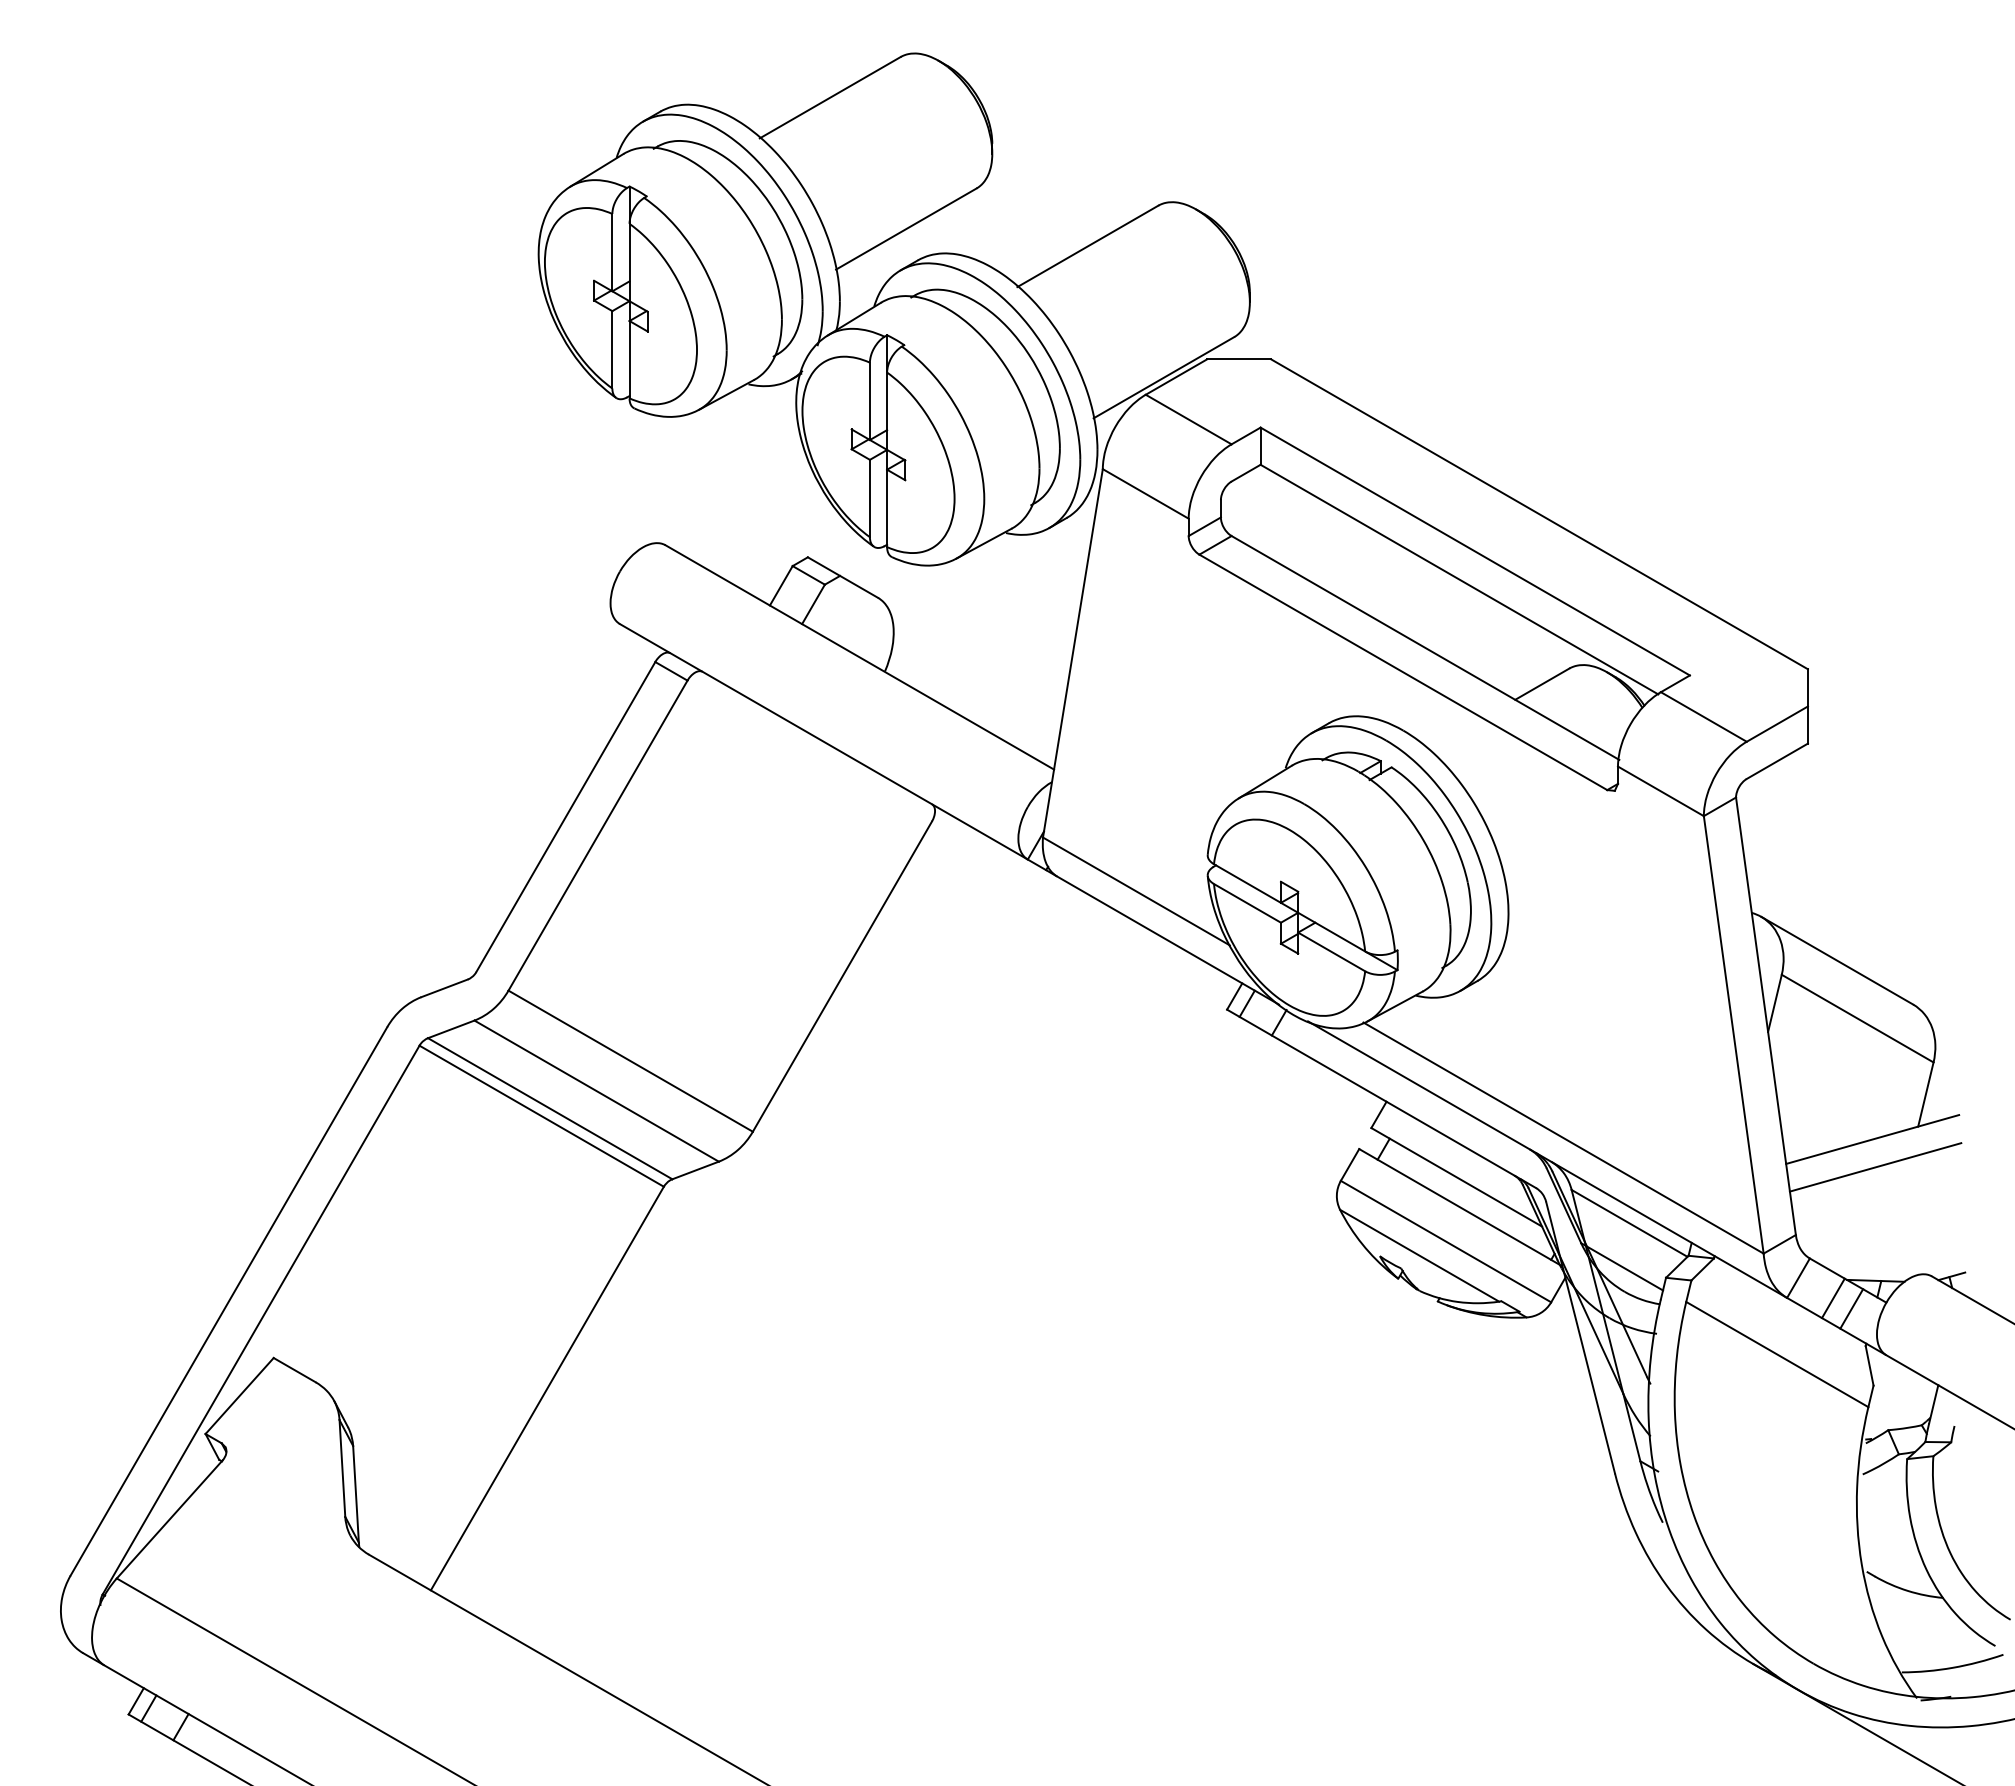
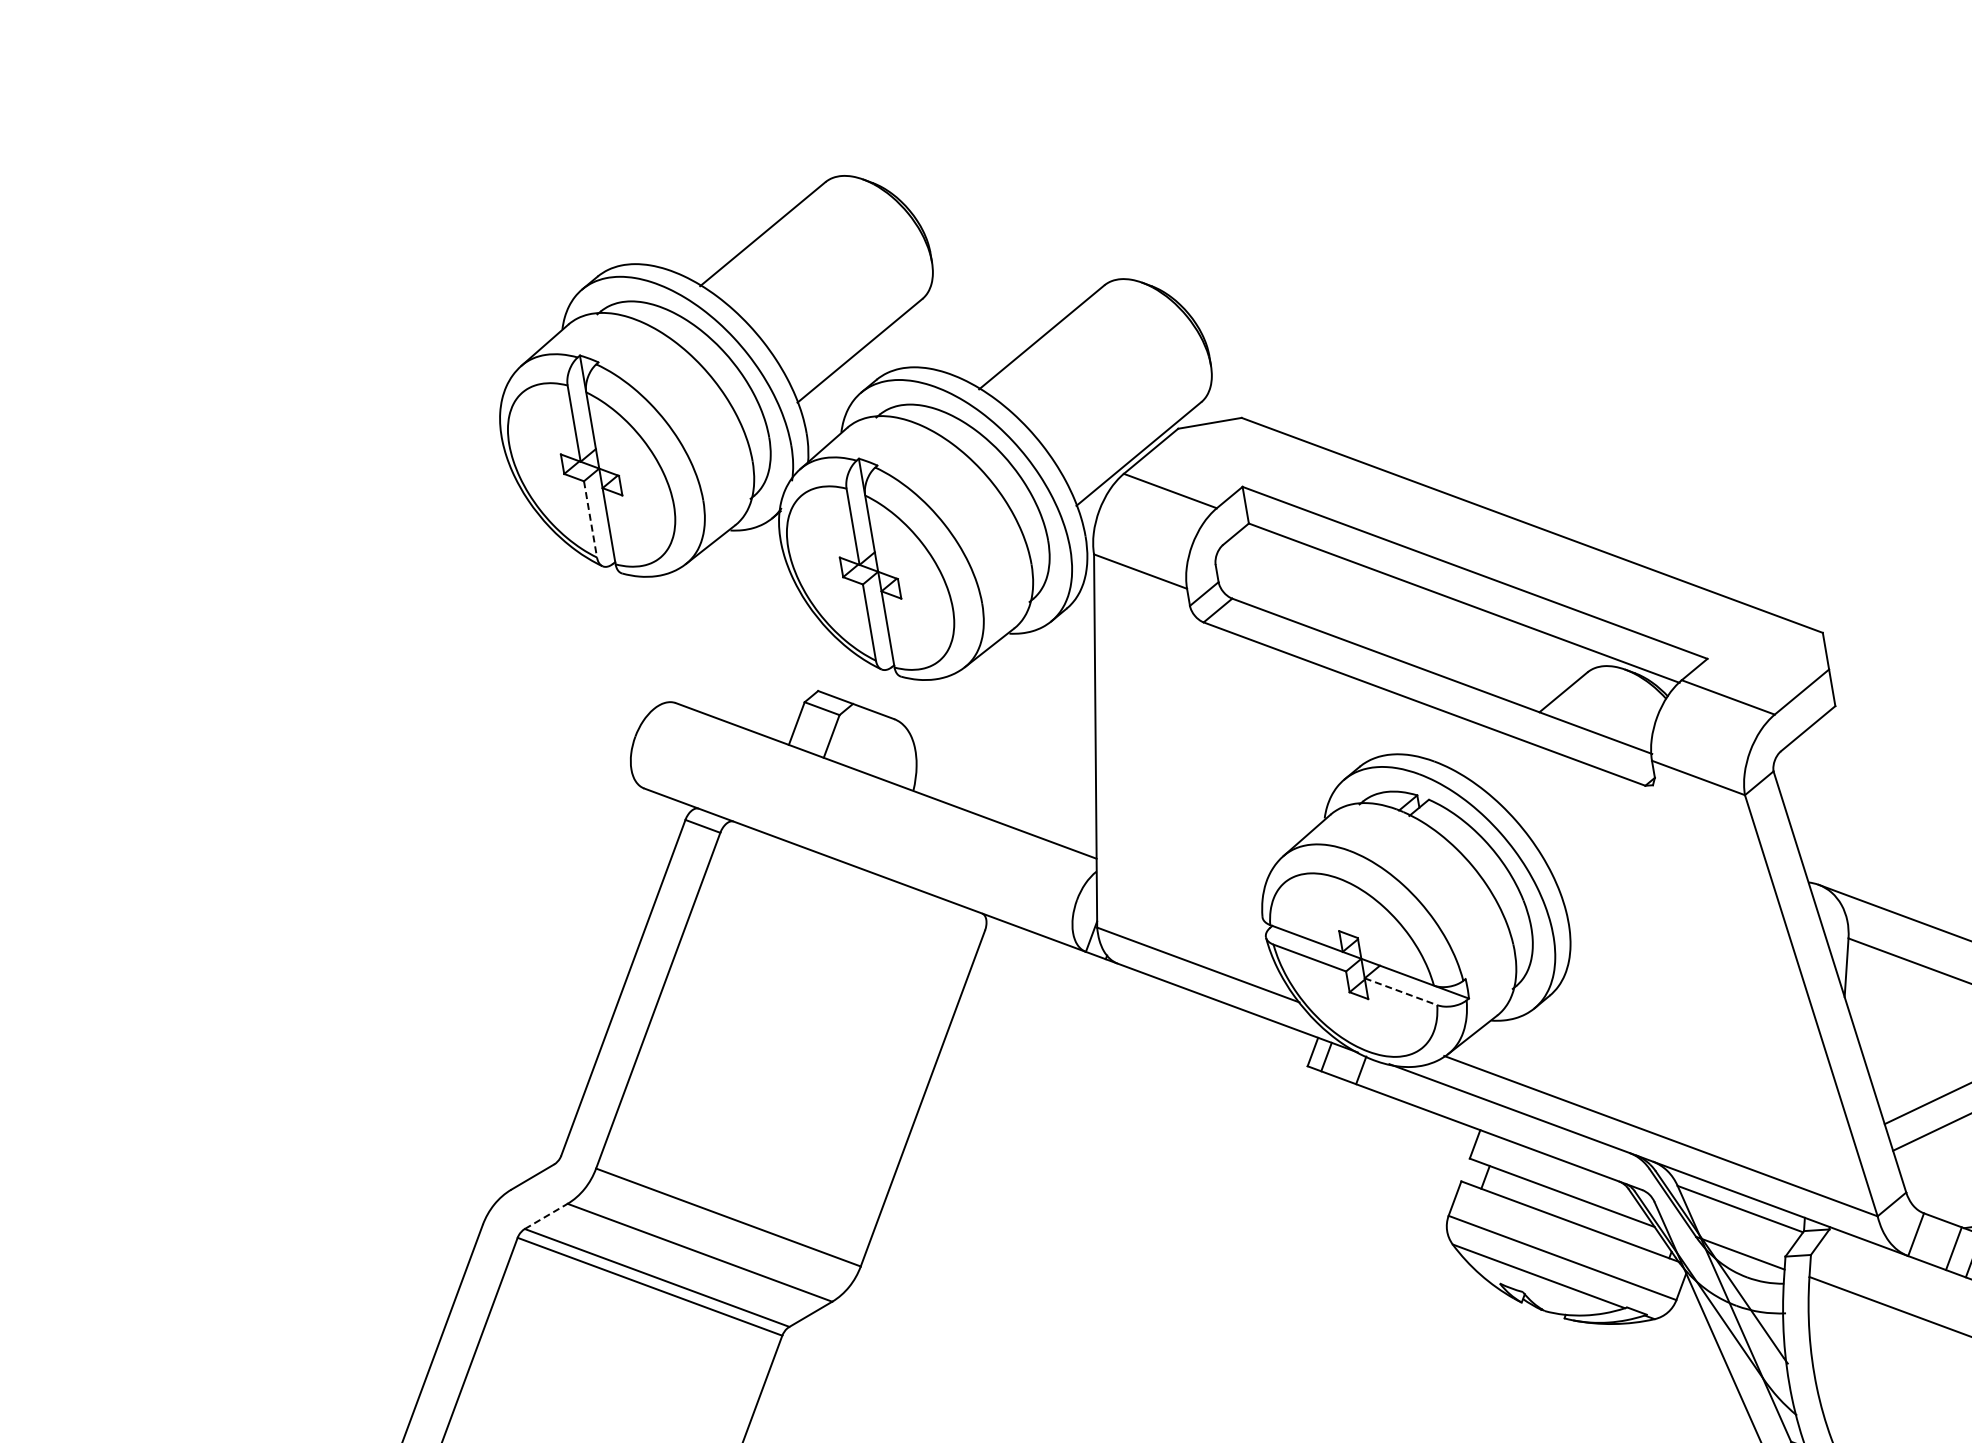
line: (612, 349) -> (590, 519), solid -> dashed
line: (1331, 951) -> (1400, 991), solid -> dashed
line: (451, 1029) -> (546, 1216), solid -> dashed

